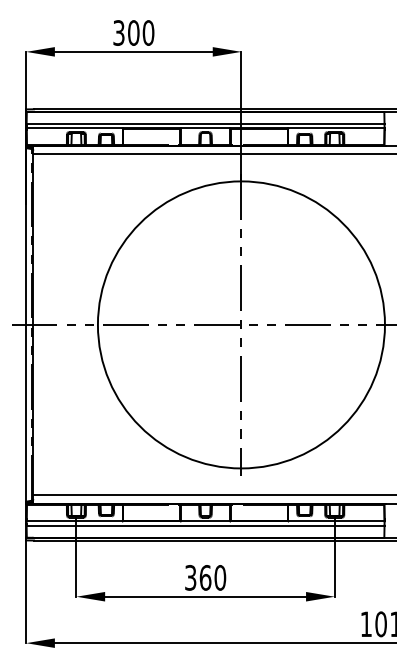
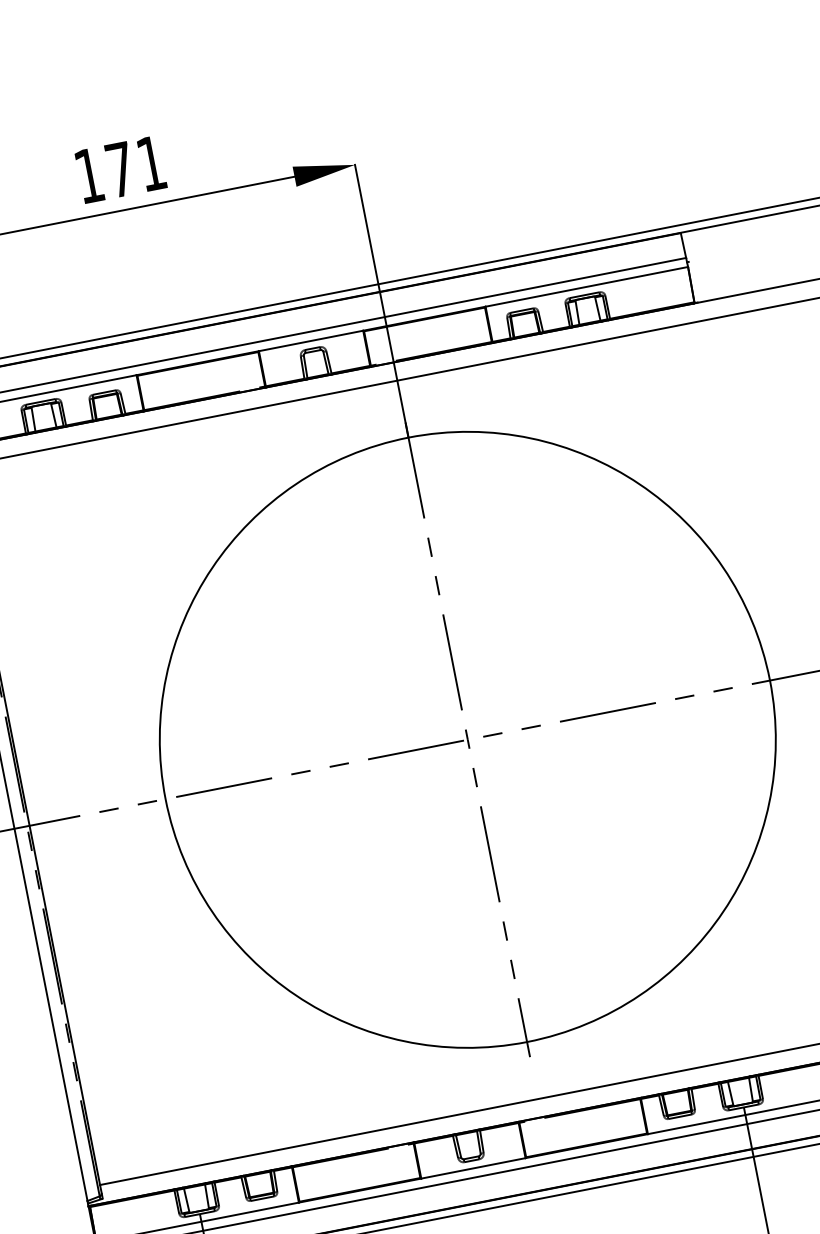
text: (133, 32) -> (119, 168), 300 -> 171

